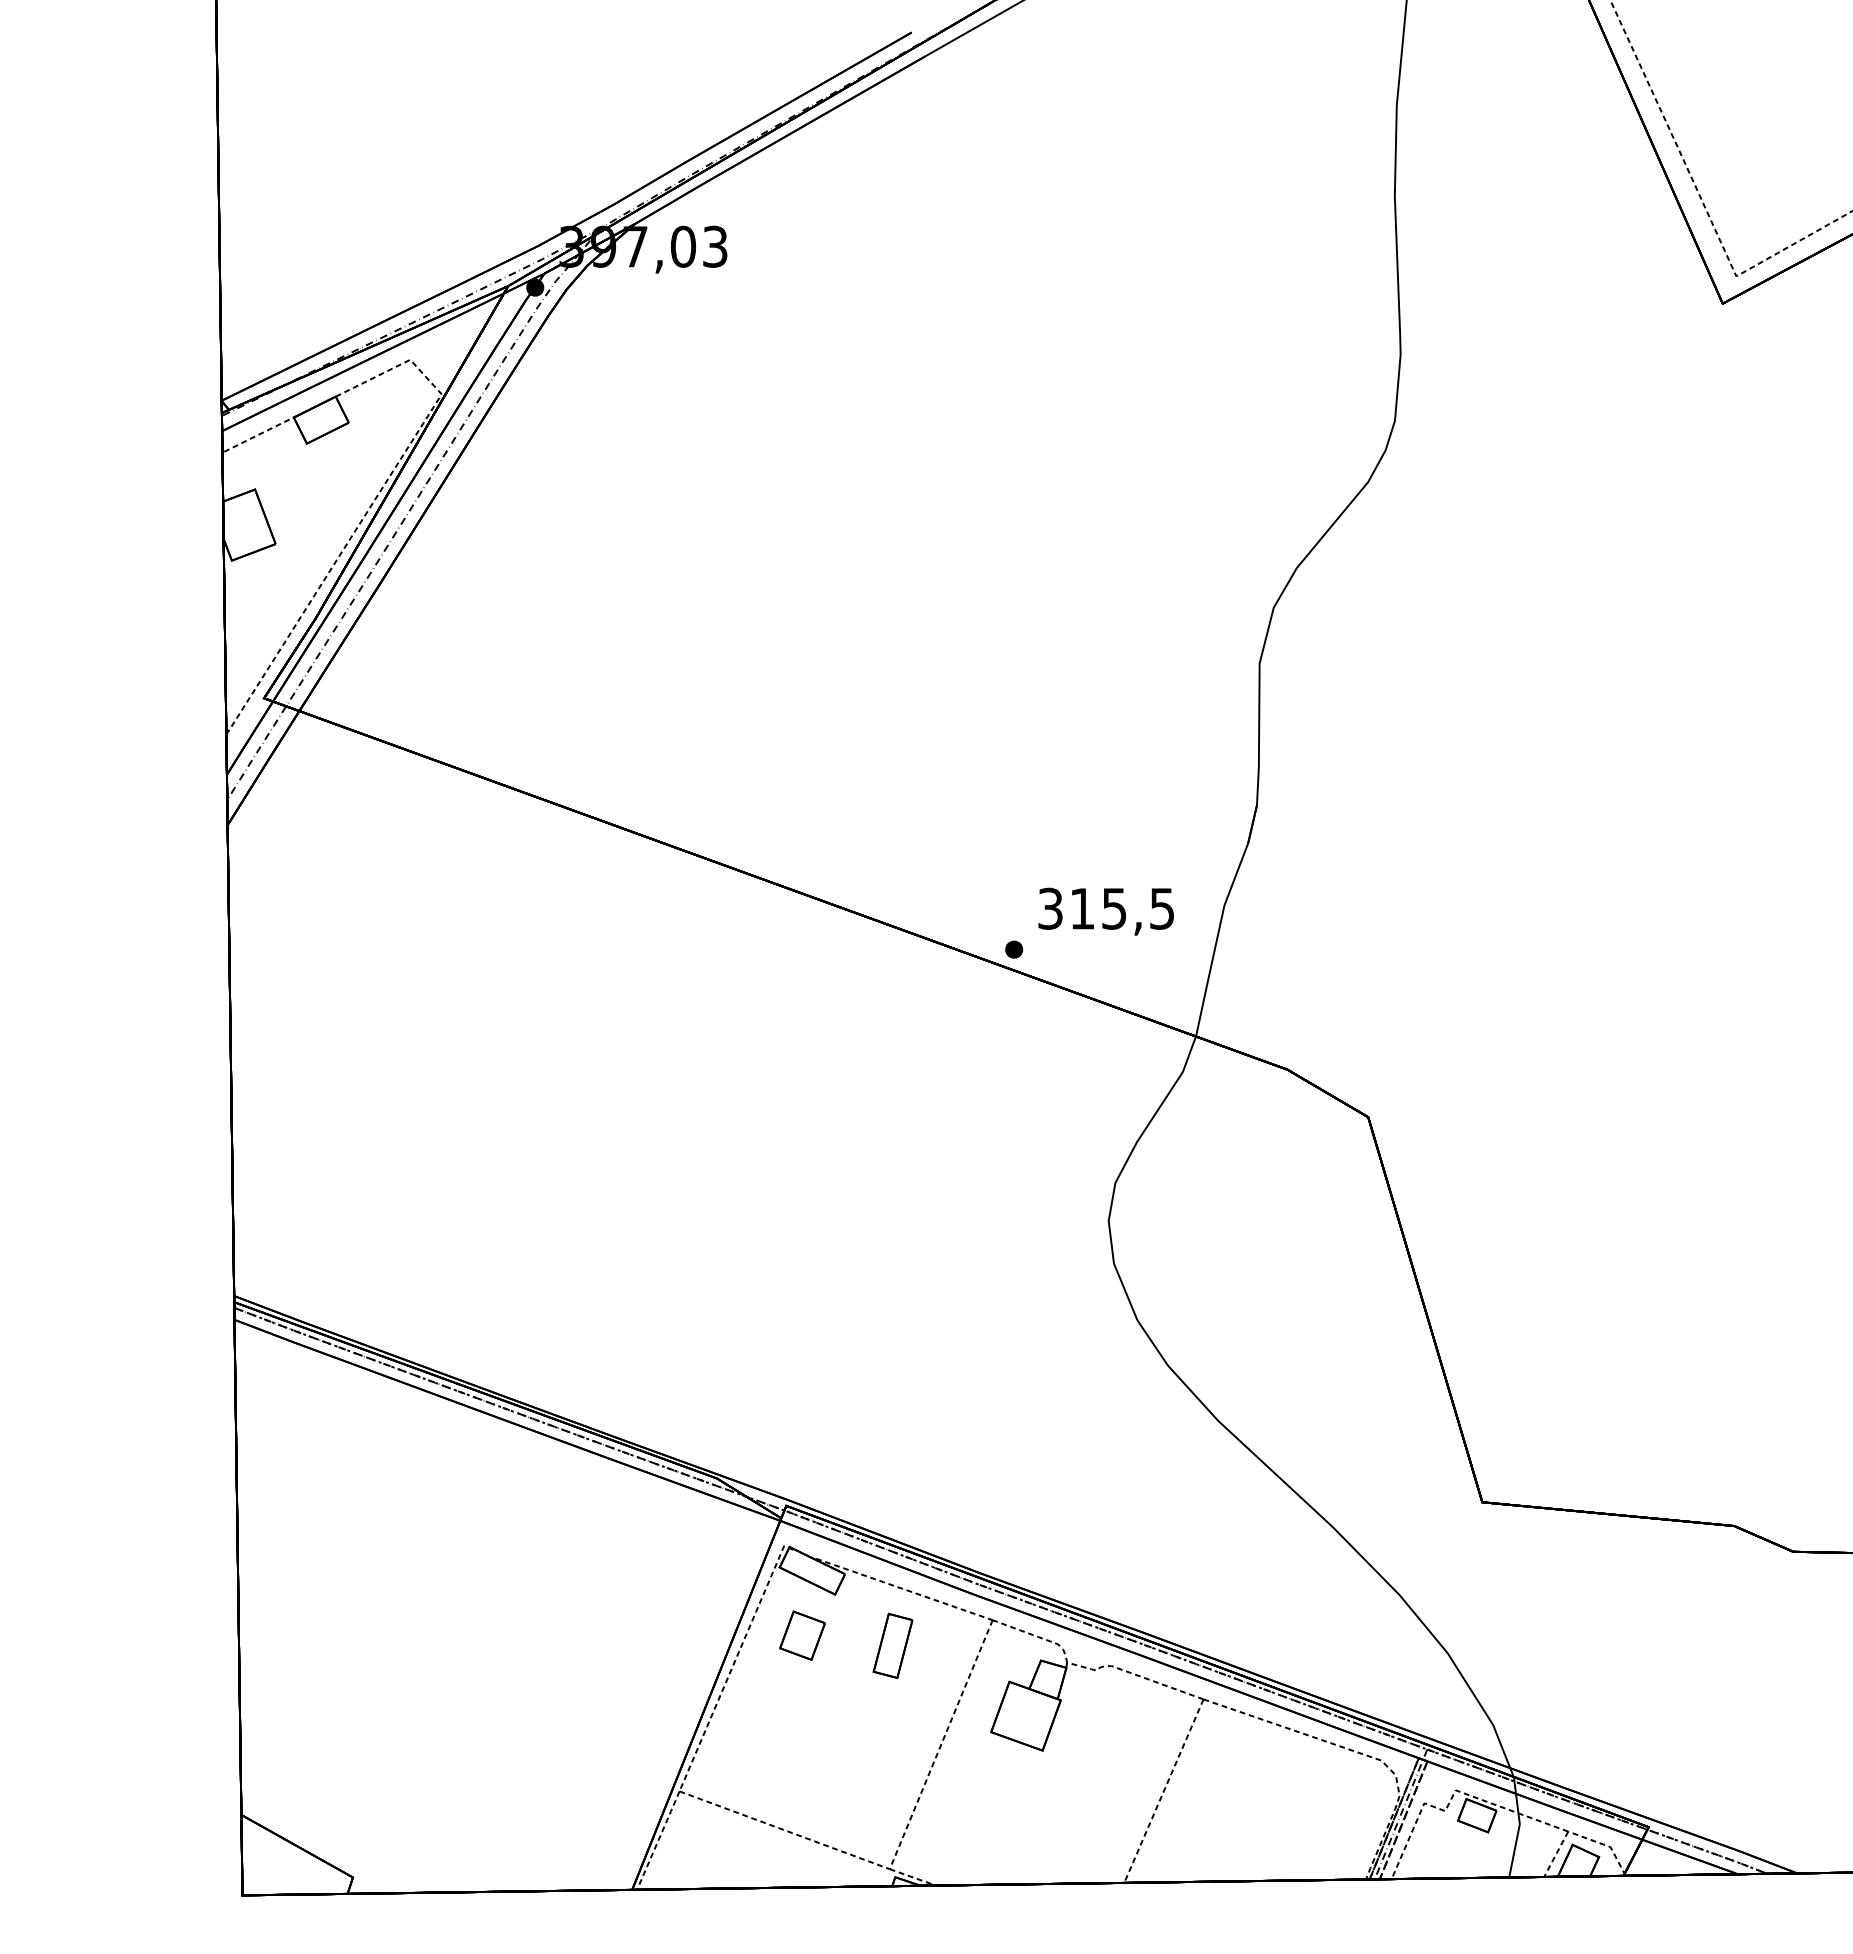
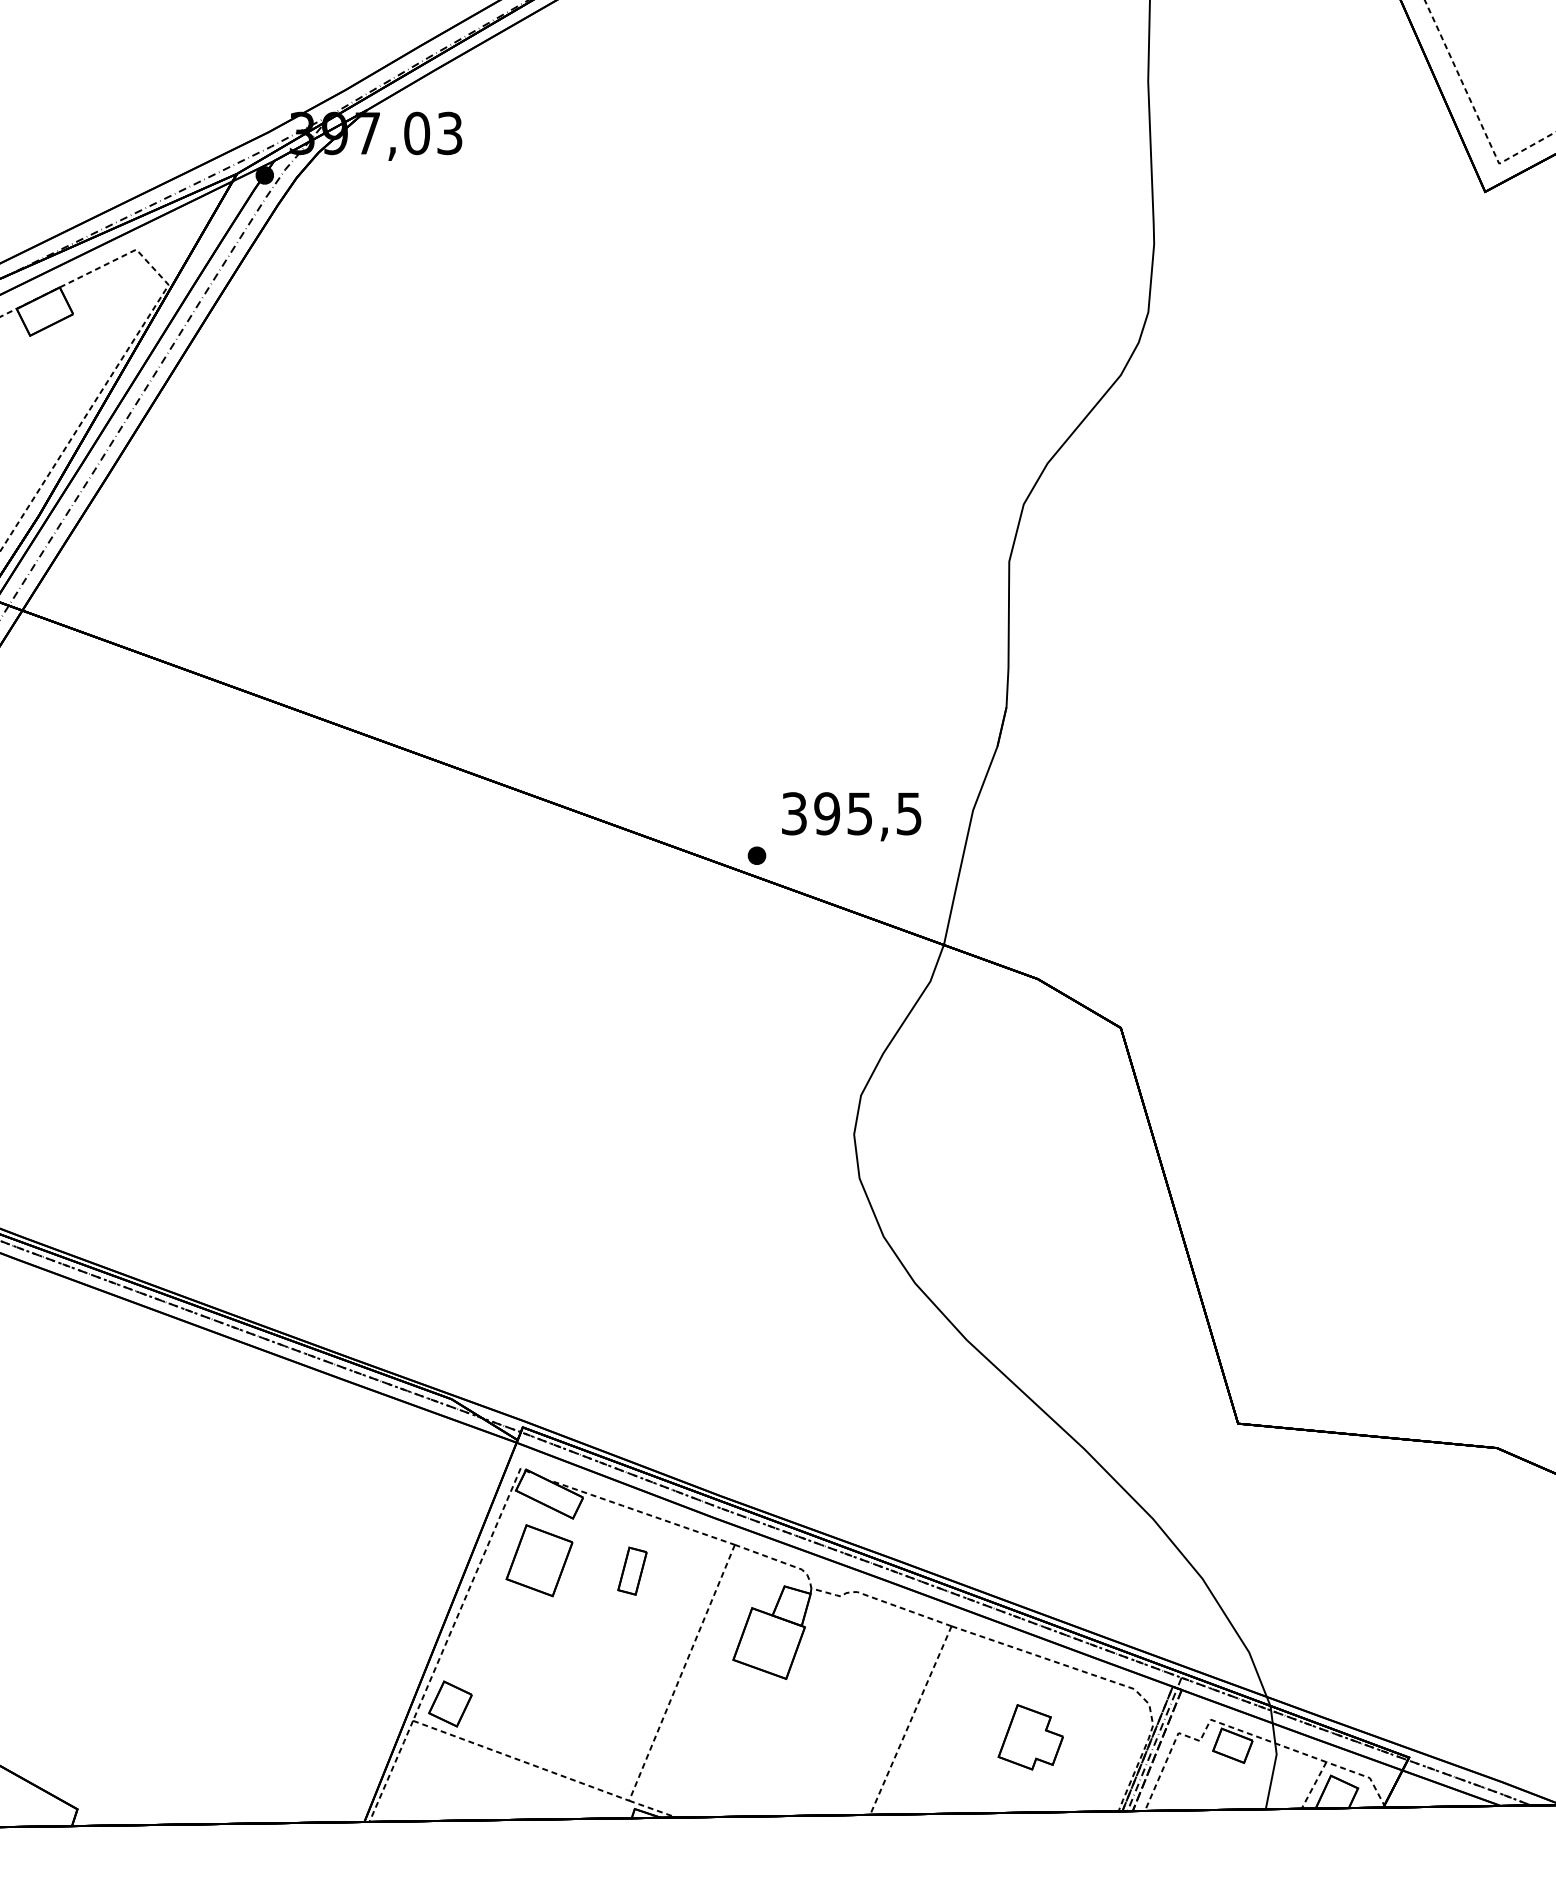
text: (1081, 908) -> (826, 813), 315,5 -> 395,5
part: (802, 1635) -> (539, 1560), size x1.43
part: (892, 1645) -> (631, 1570), size x0.71
part: (715, 1774) -> (450, 1703), added
part: (1280, 1807) -> (1030, 1737), added

